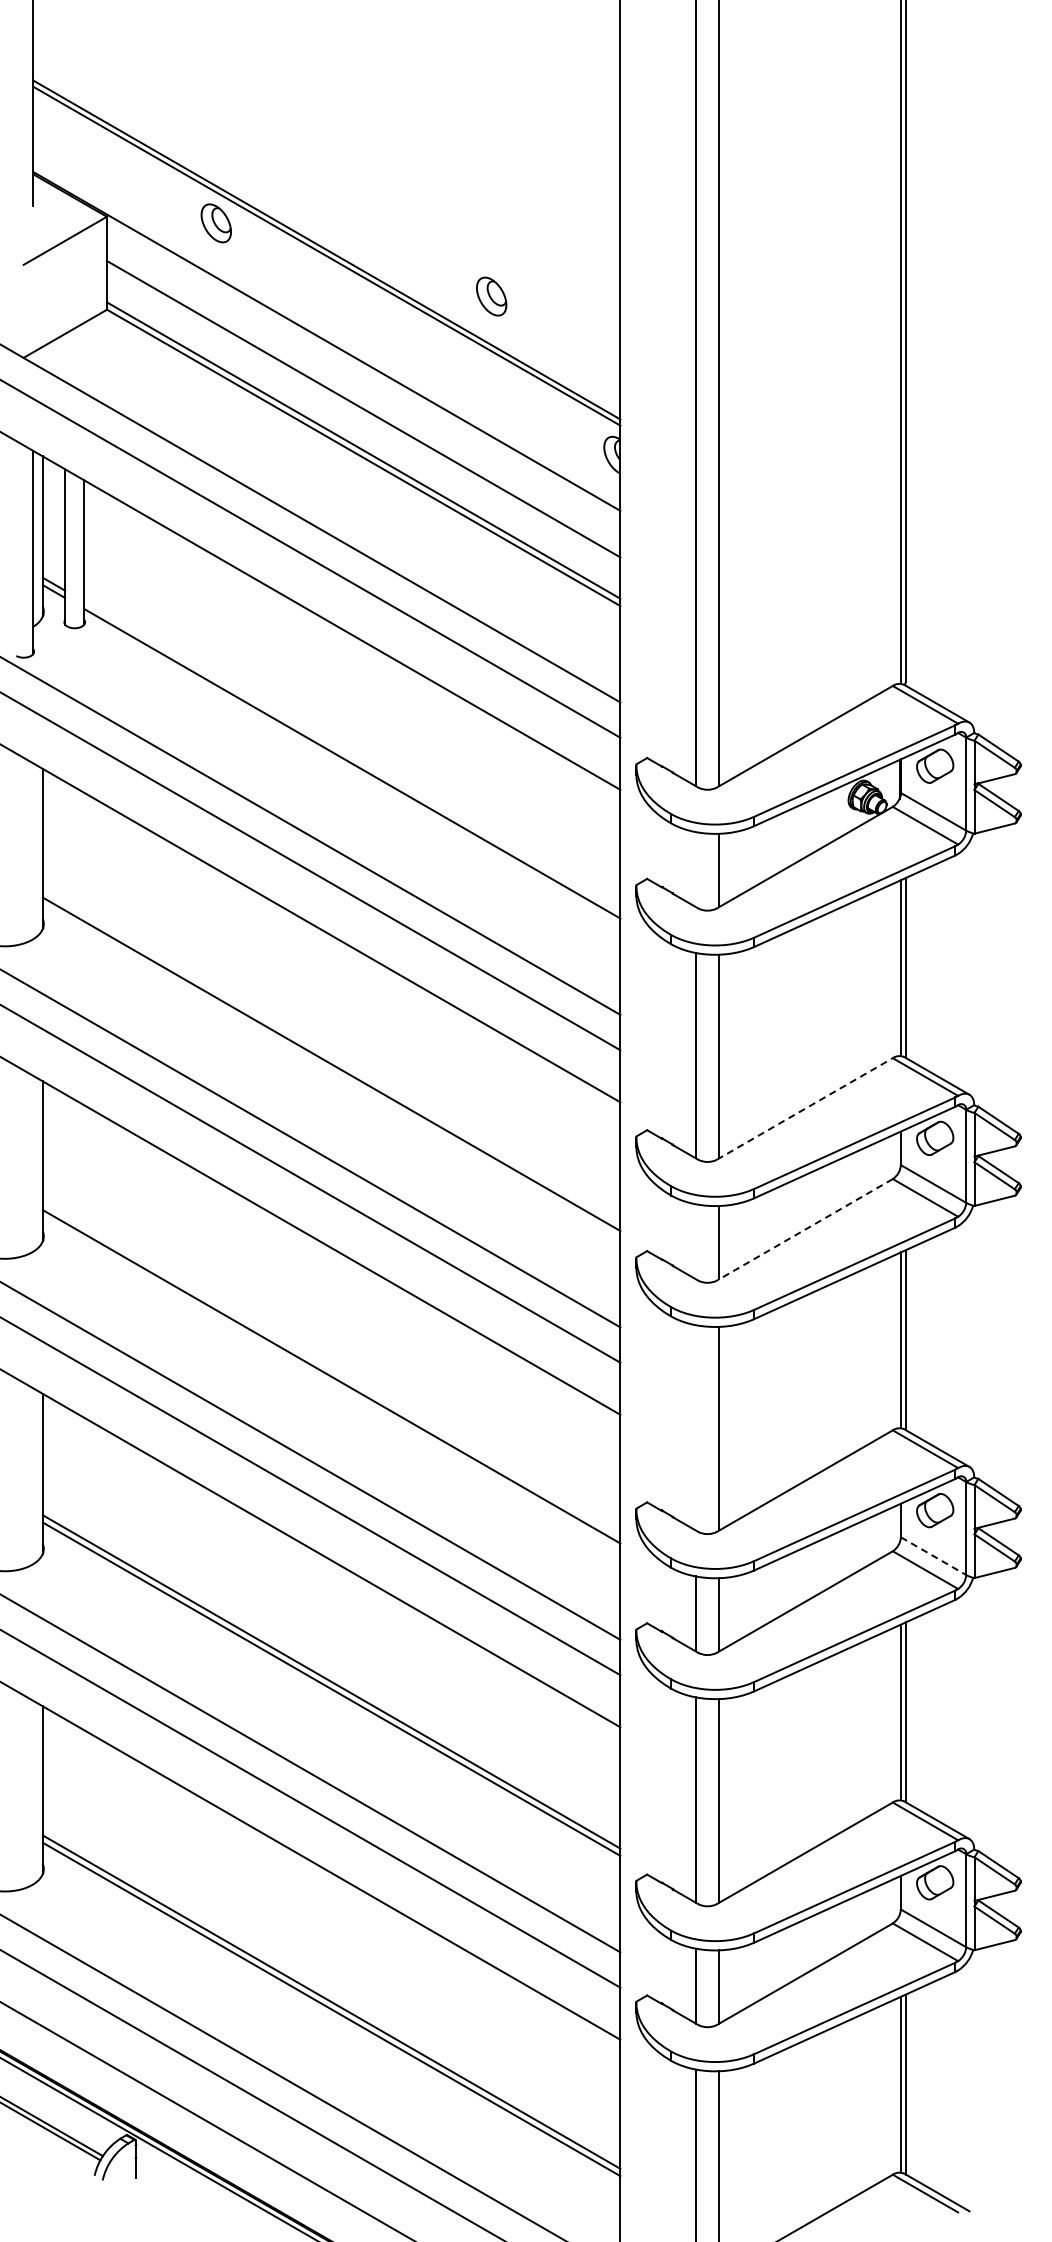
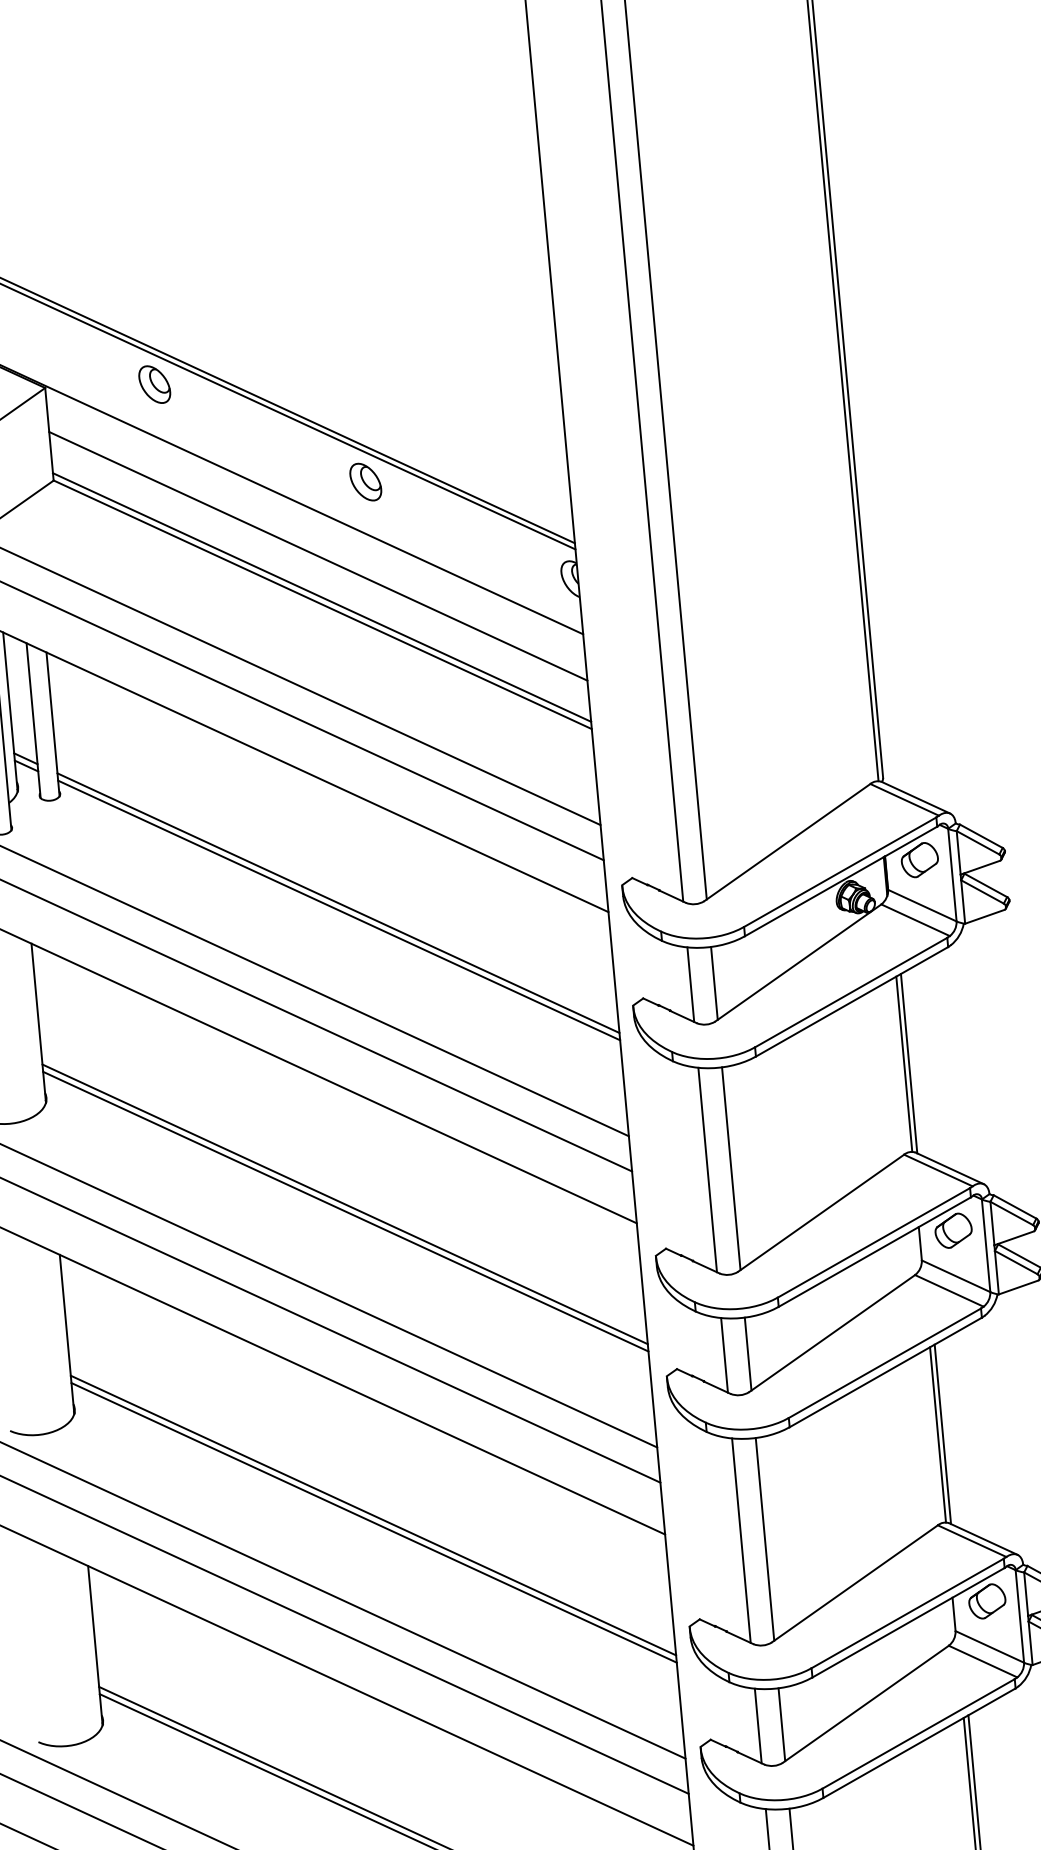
part: (491, 296) -> (365, 482), moved
line: (352, 756) -> (338, 903), added
line: (695, 869) -> (690, 984), added
line: (331, 1056) -> (344, 1203), added
line: (804, 1108) -> (820, 1212), dashed -> solid
line: (804, 1229) -> (831, 1333), dashed -> solid
line: (695, 1241) -> (724, 1355), added
line: (331, 1369) -> (373, 1515), added
line: (695, 1427) -> (741, 1540), added
line: (933, 1556) -> (989, 1647), dashed -> solid

